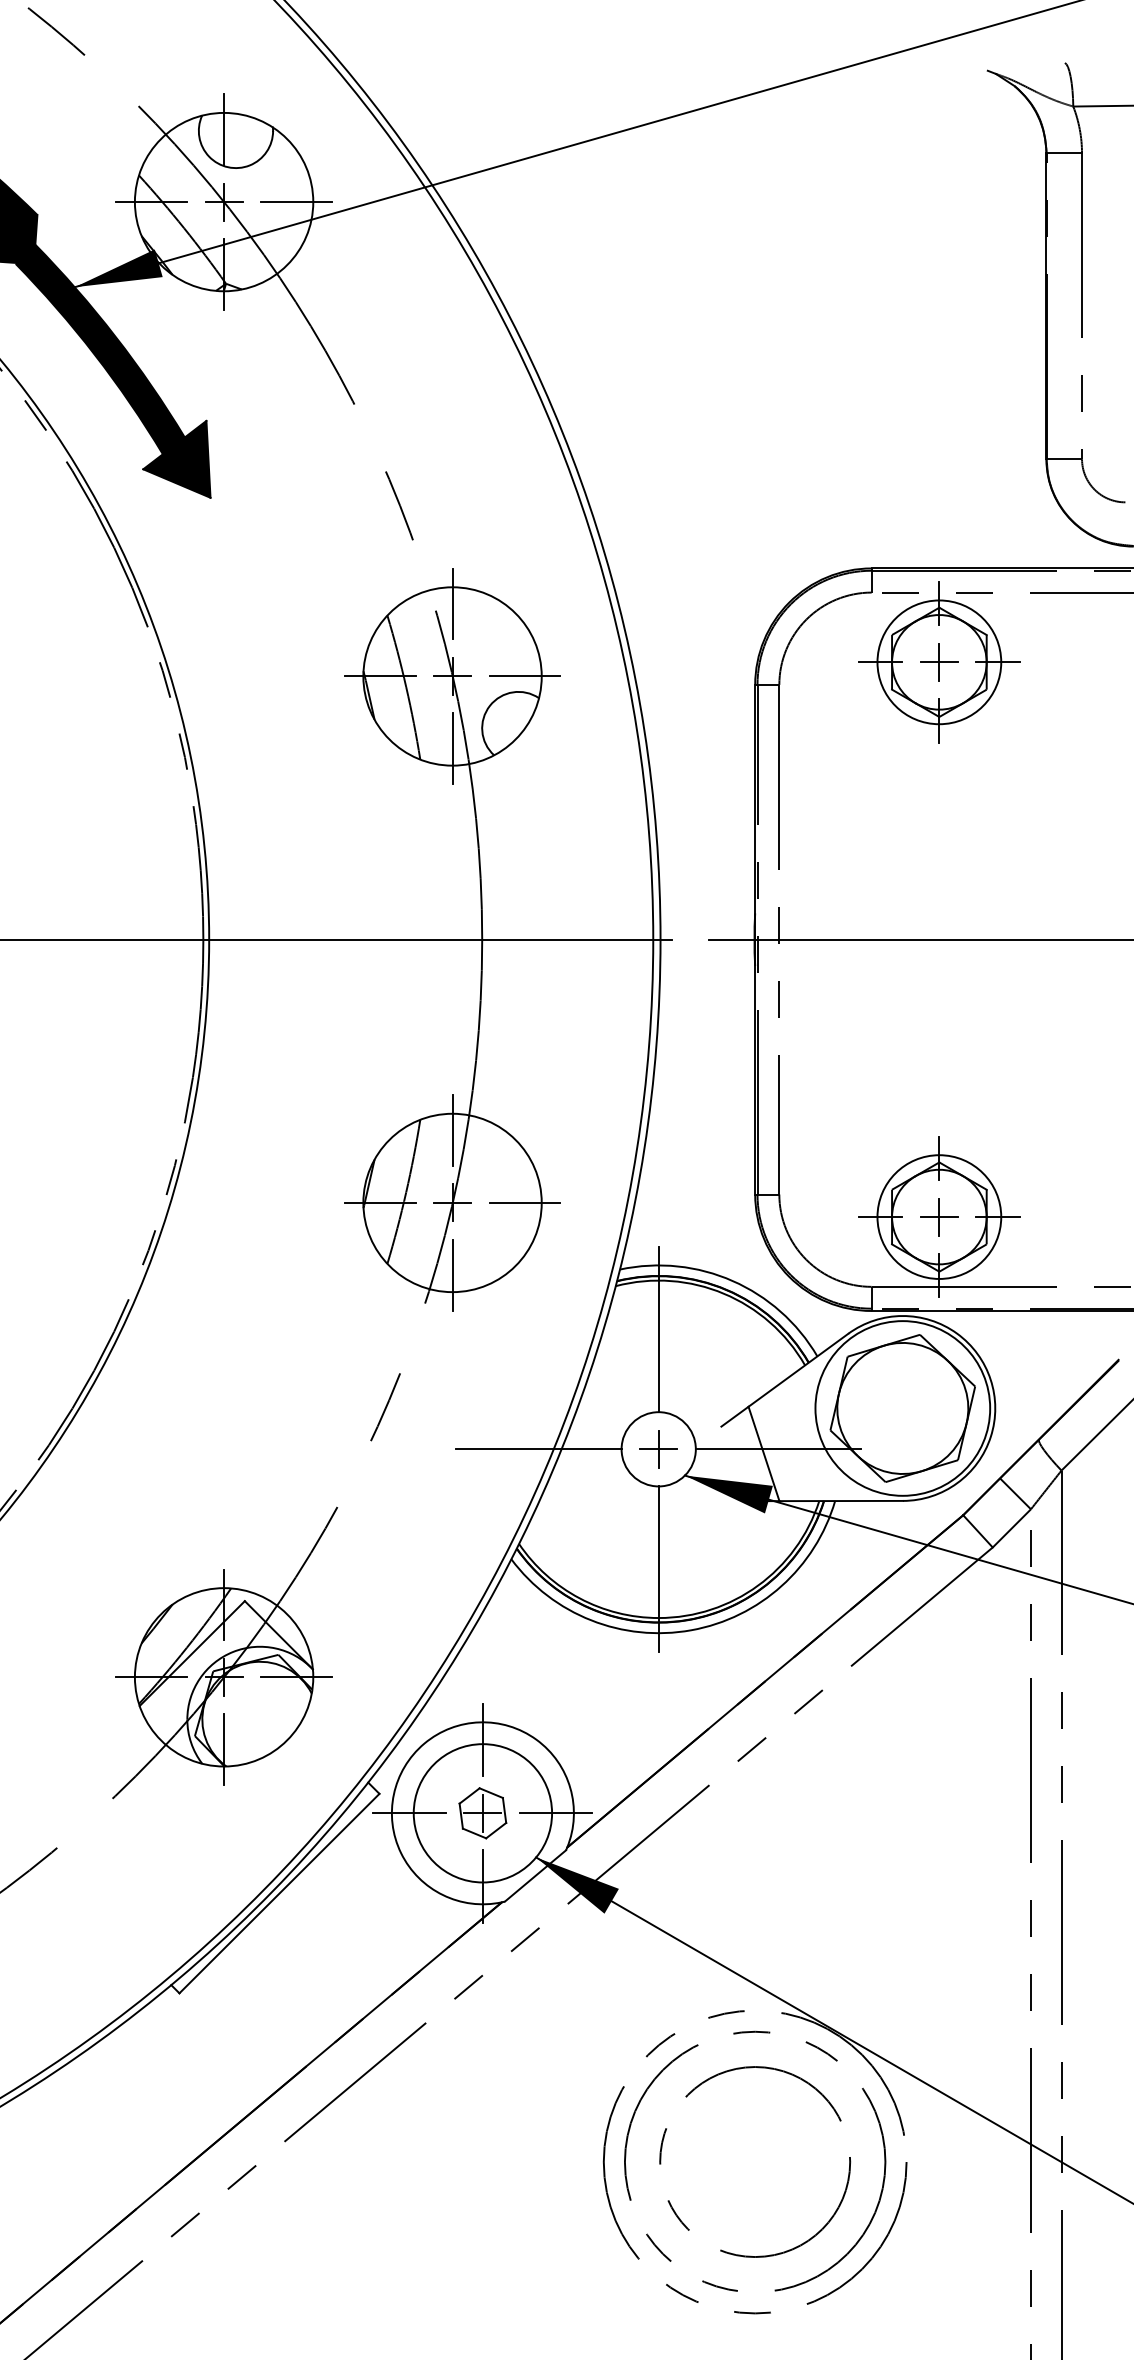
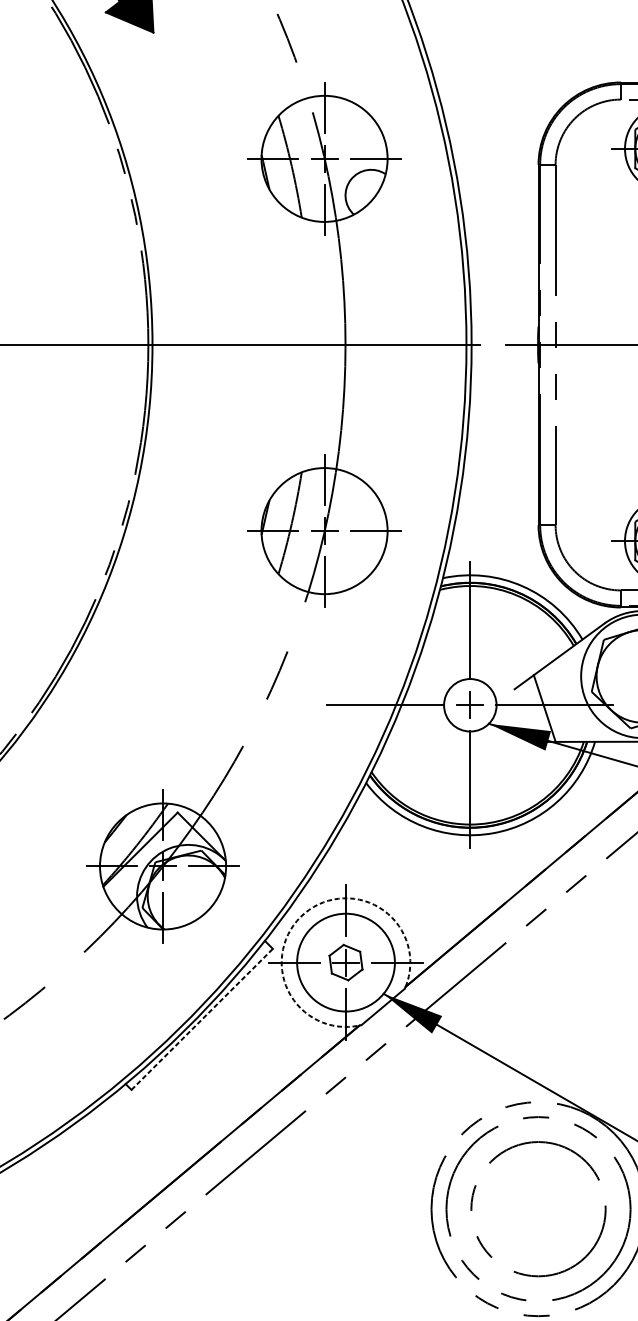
arc: (424, 1743) -> (304, 913), solid -> dashed
line: (279, 1893) -> (202, 1019), solid -> dashed

